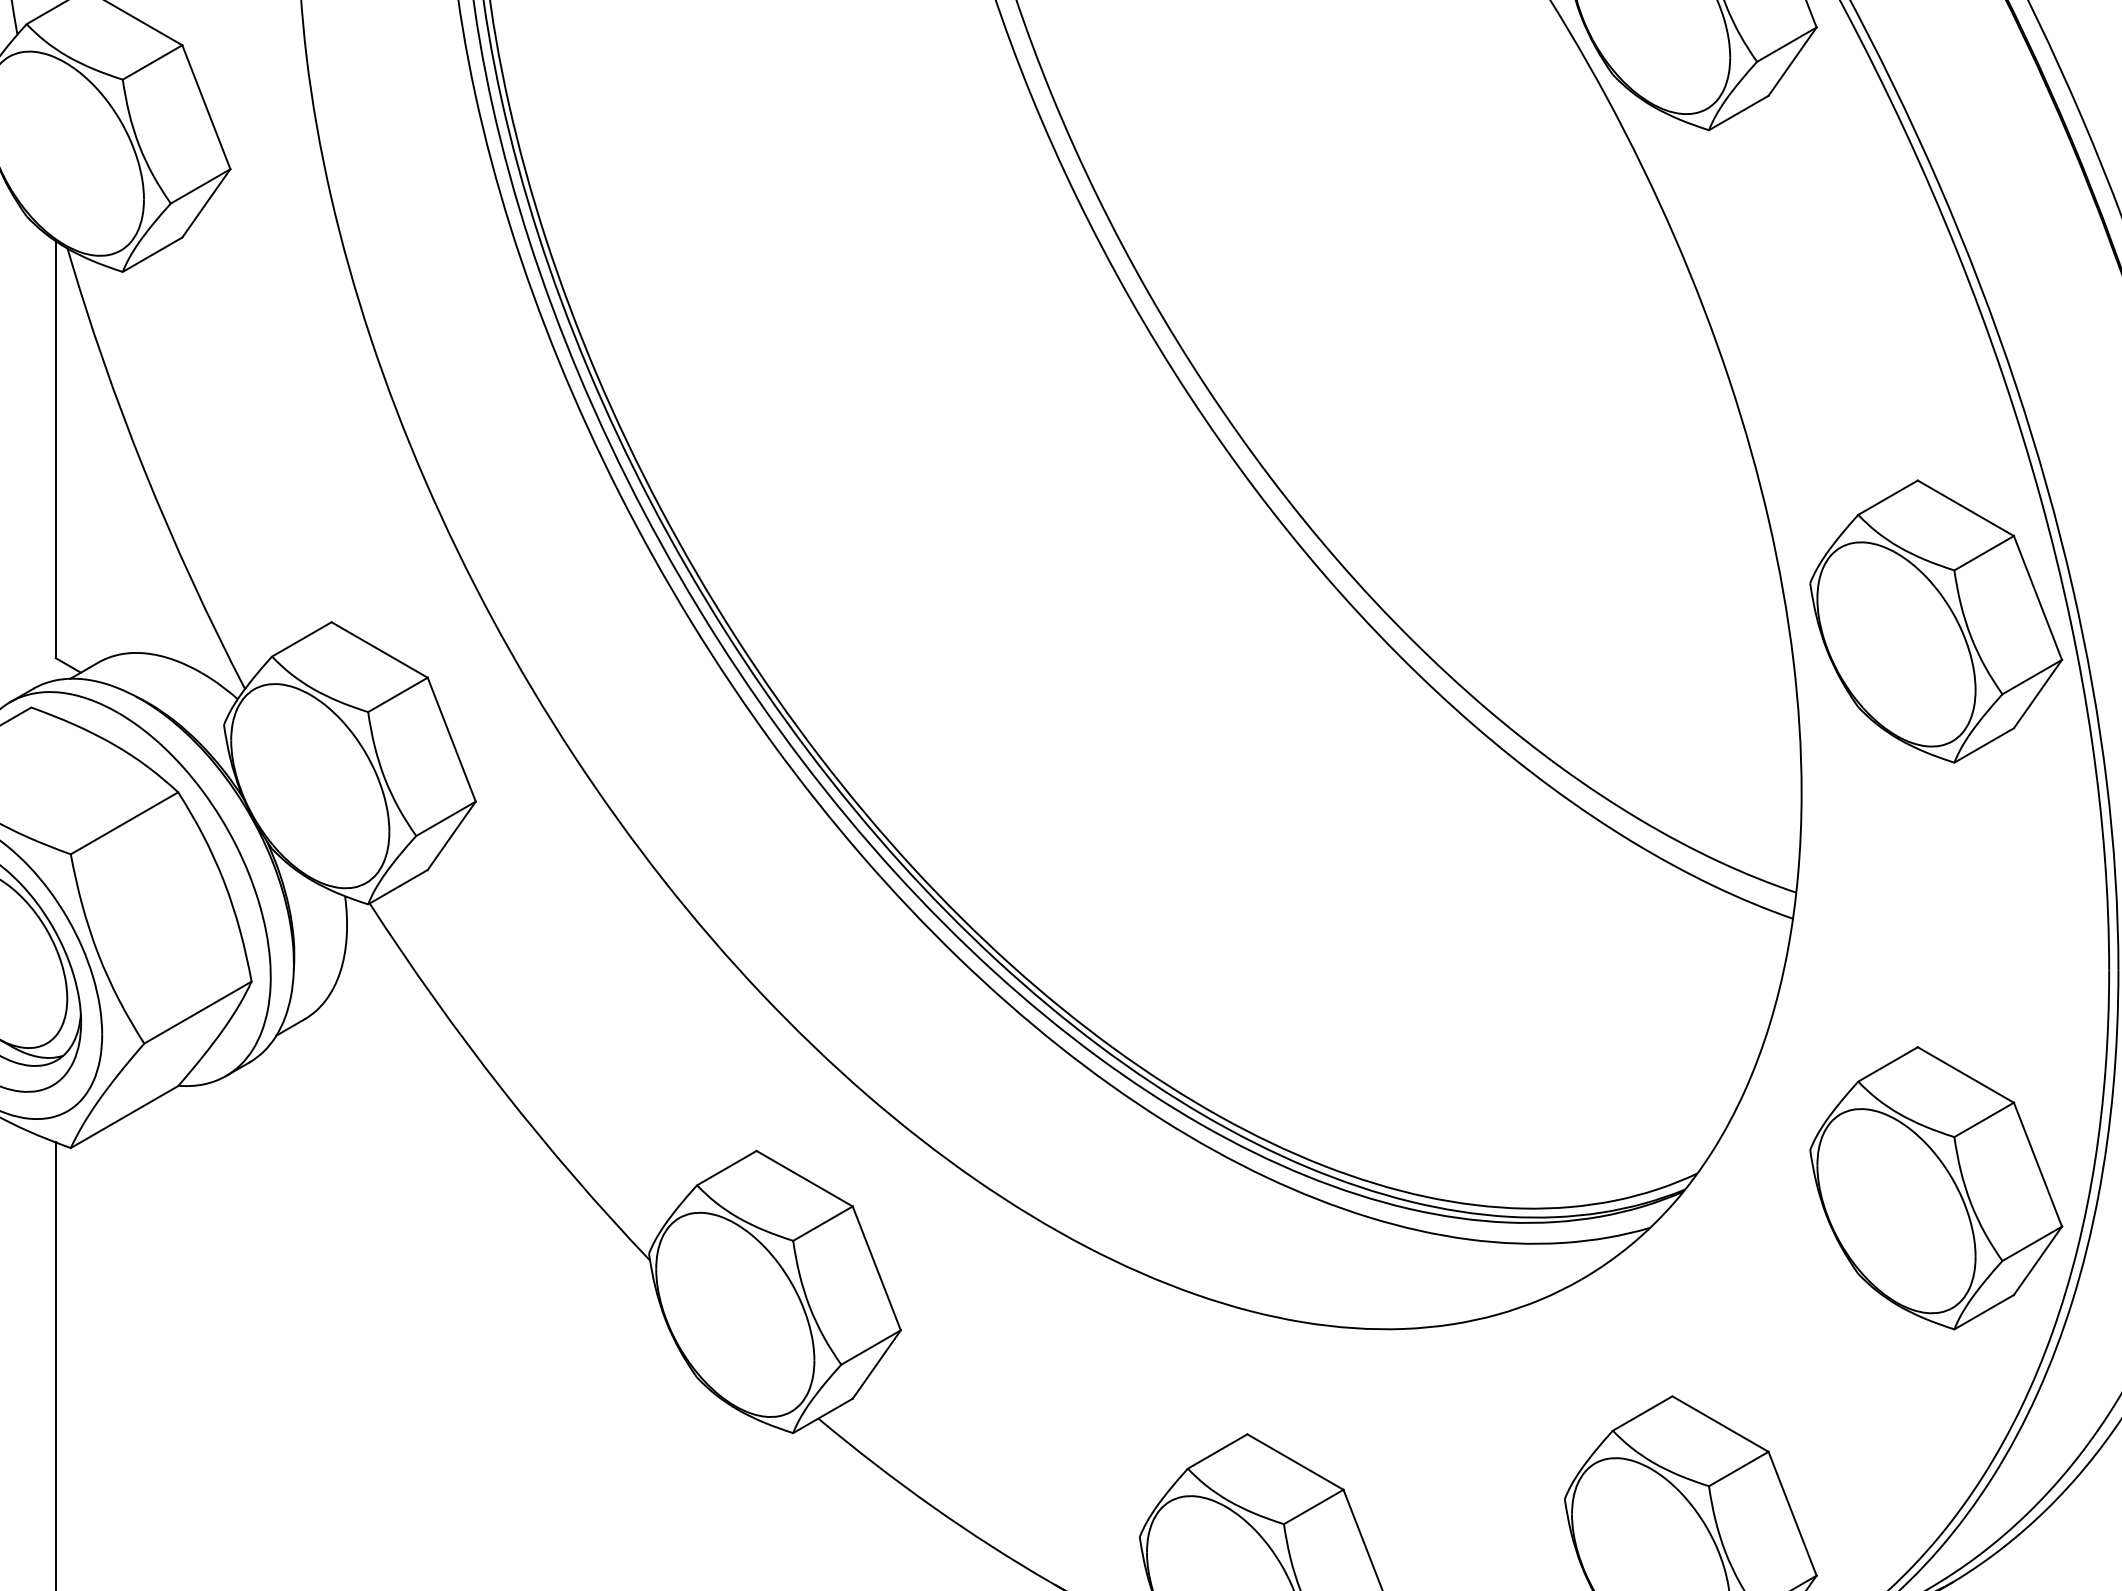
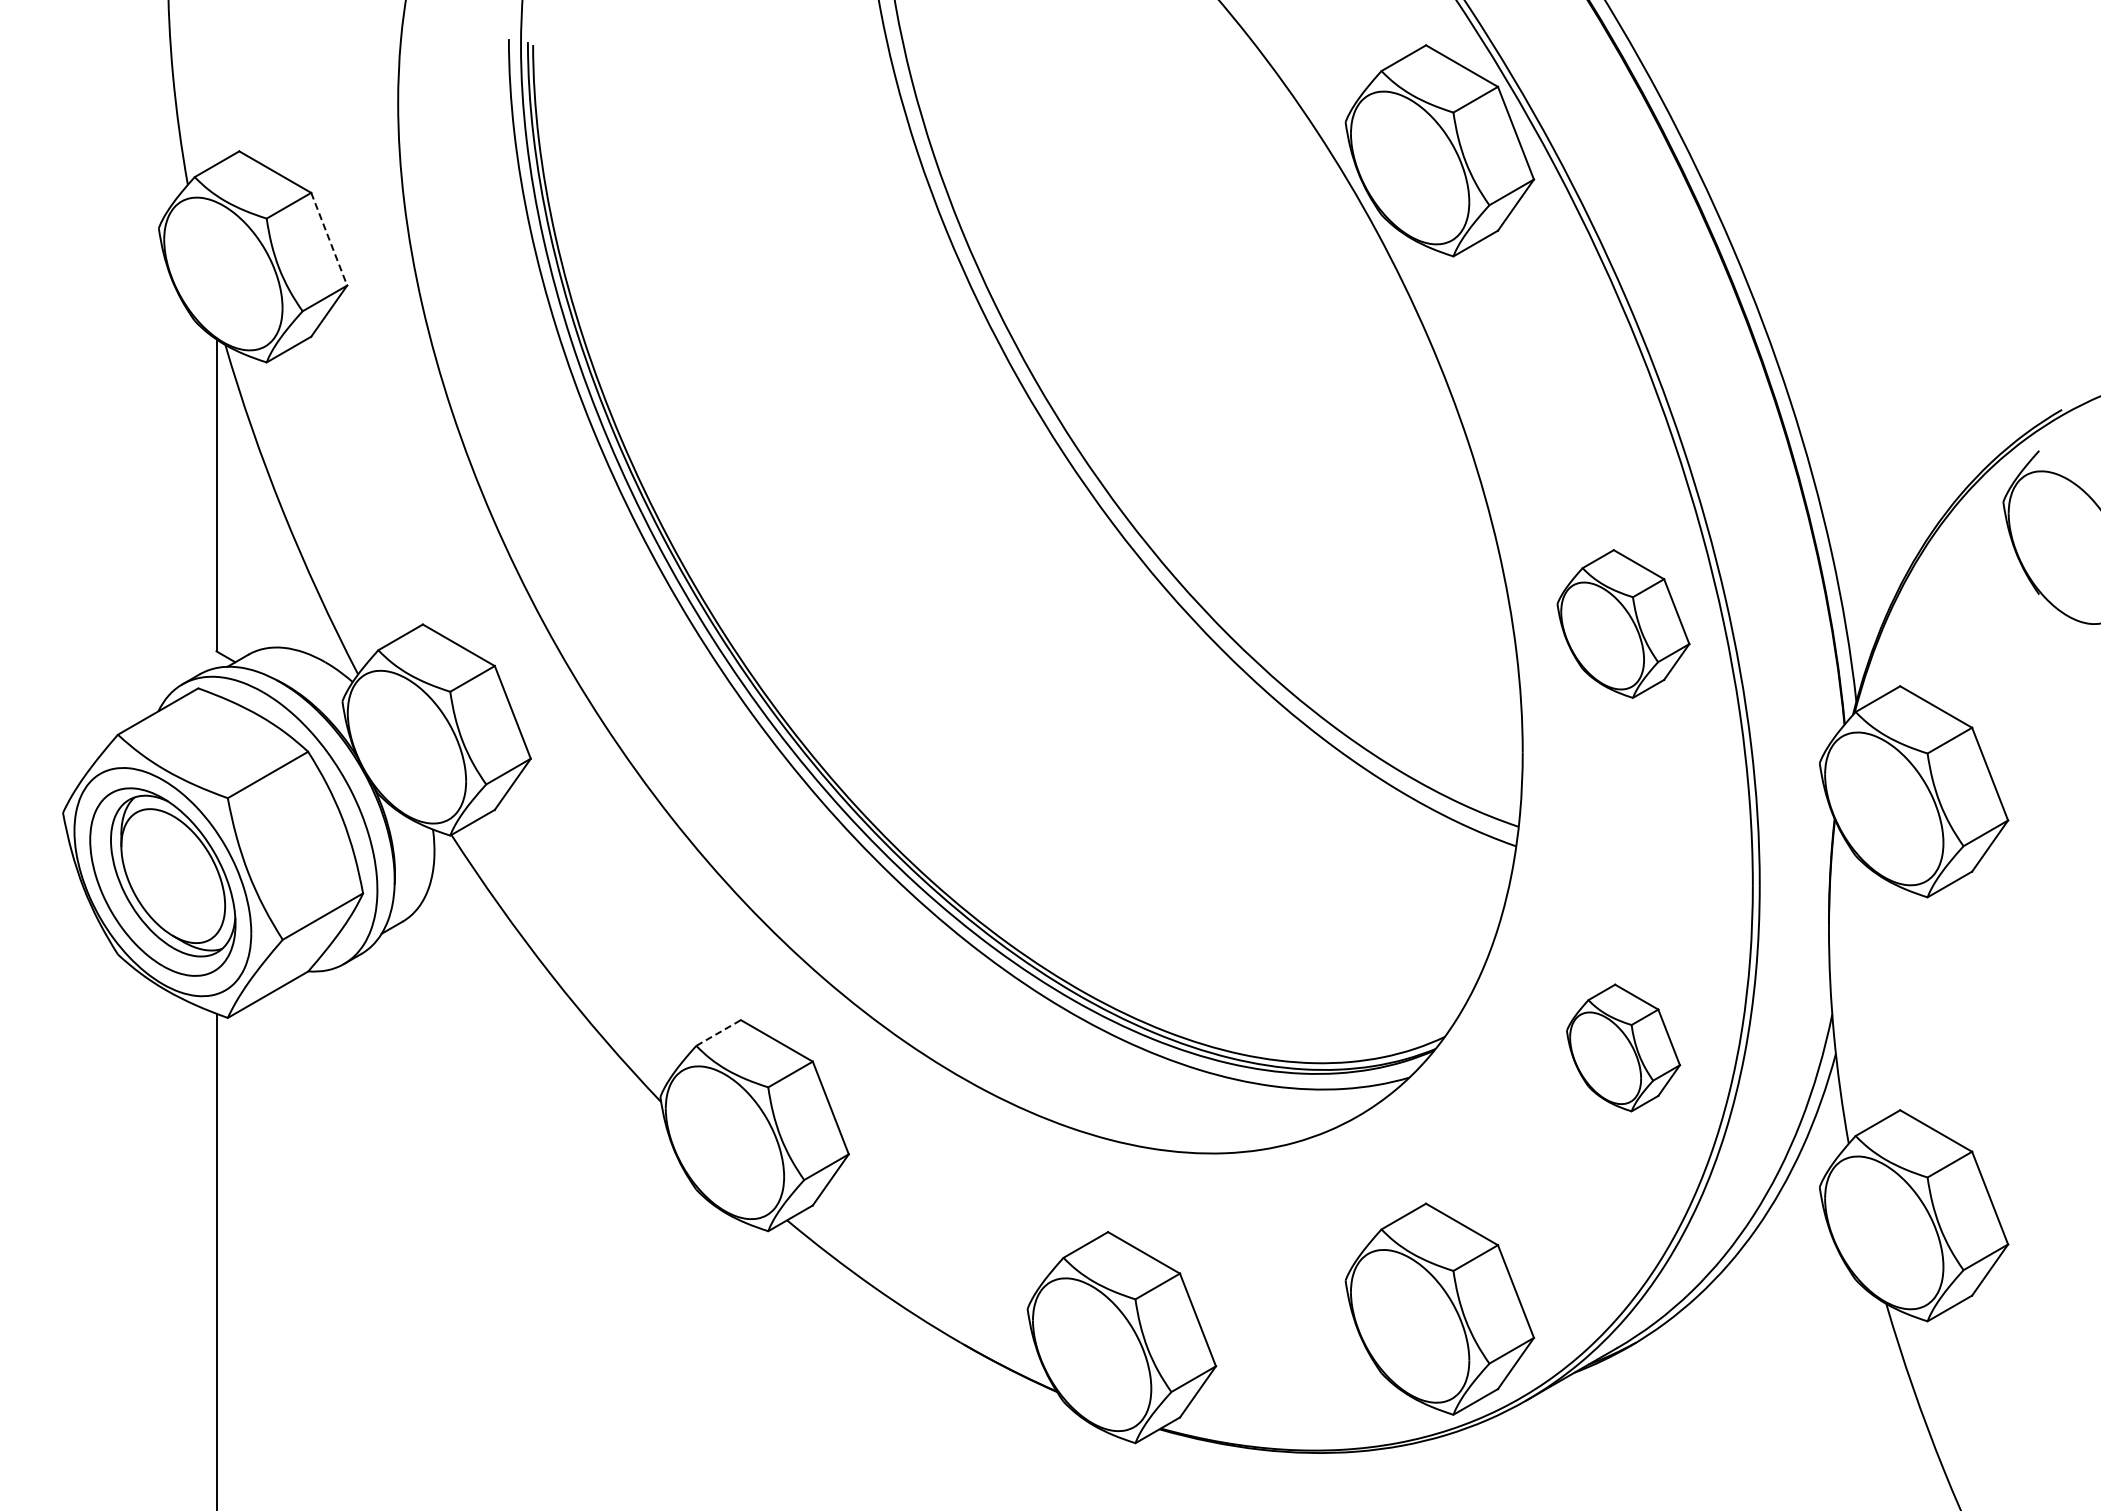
line: (206, 107) -> (329, 239), solid -> dashed
part: (1936, 620) -> (1623, 623), size x0.7
line: (726, 1167) -> (718, 1032), solid -> dashed
part: (1936, 1187) -> (1623, 1047), size x0.6

